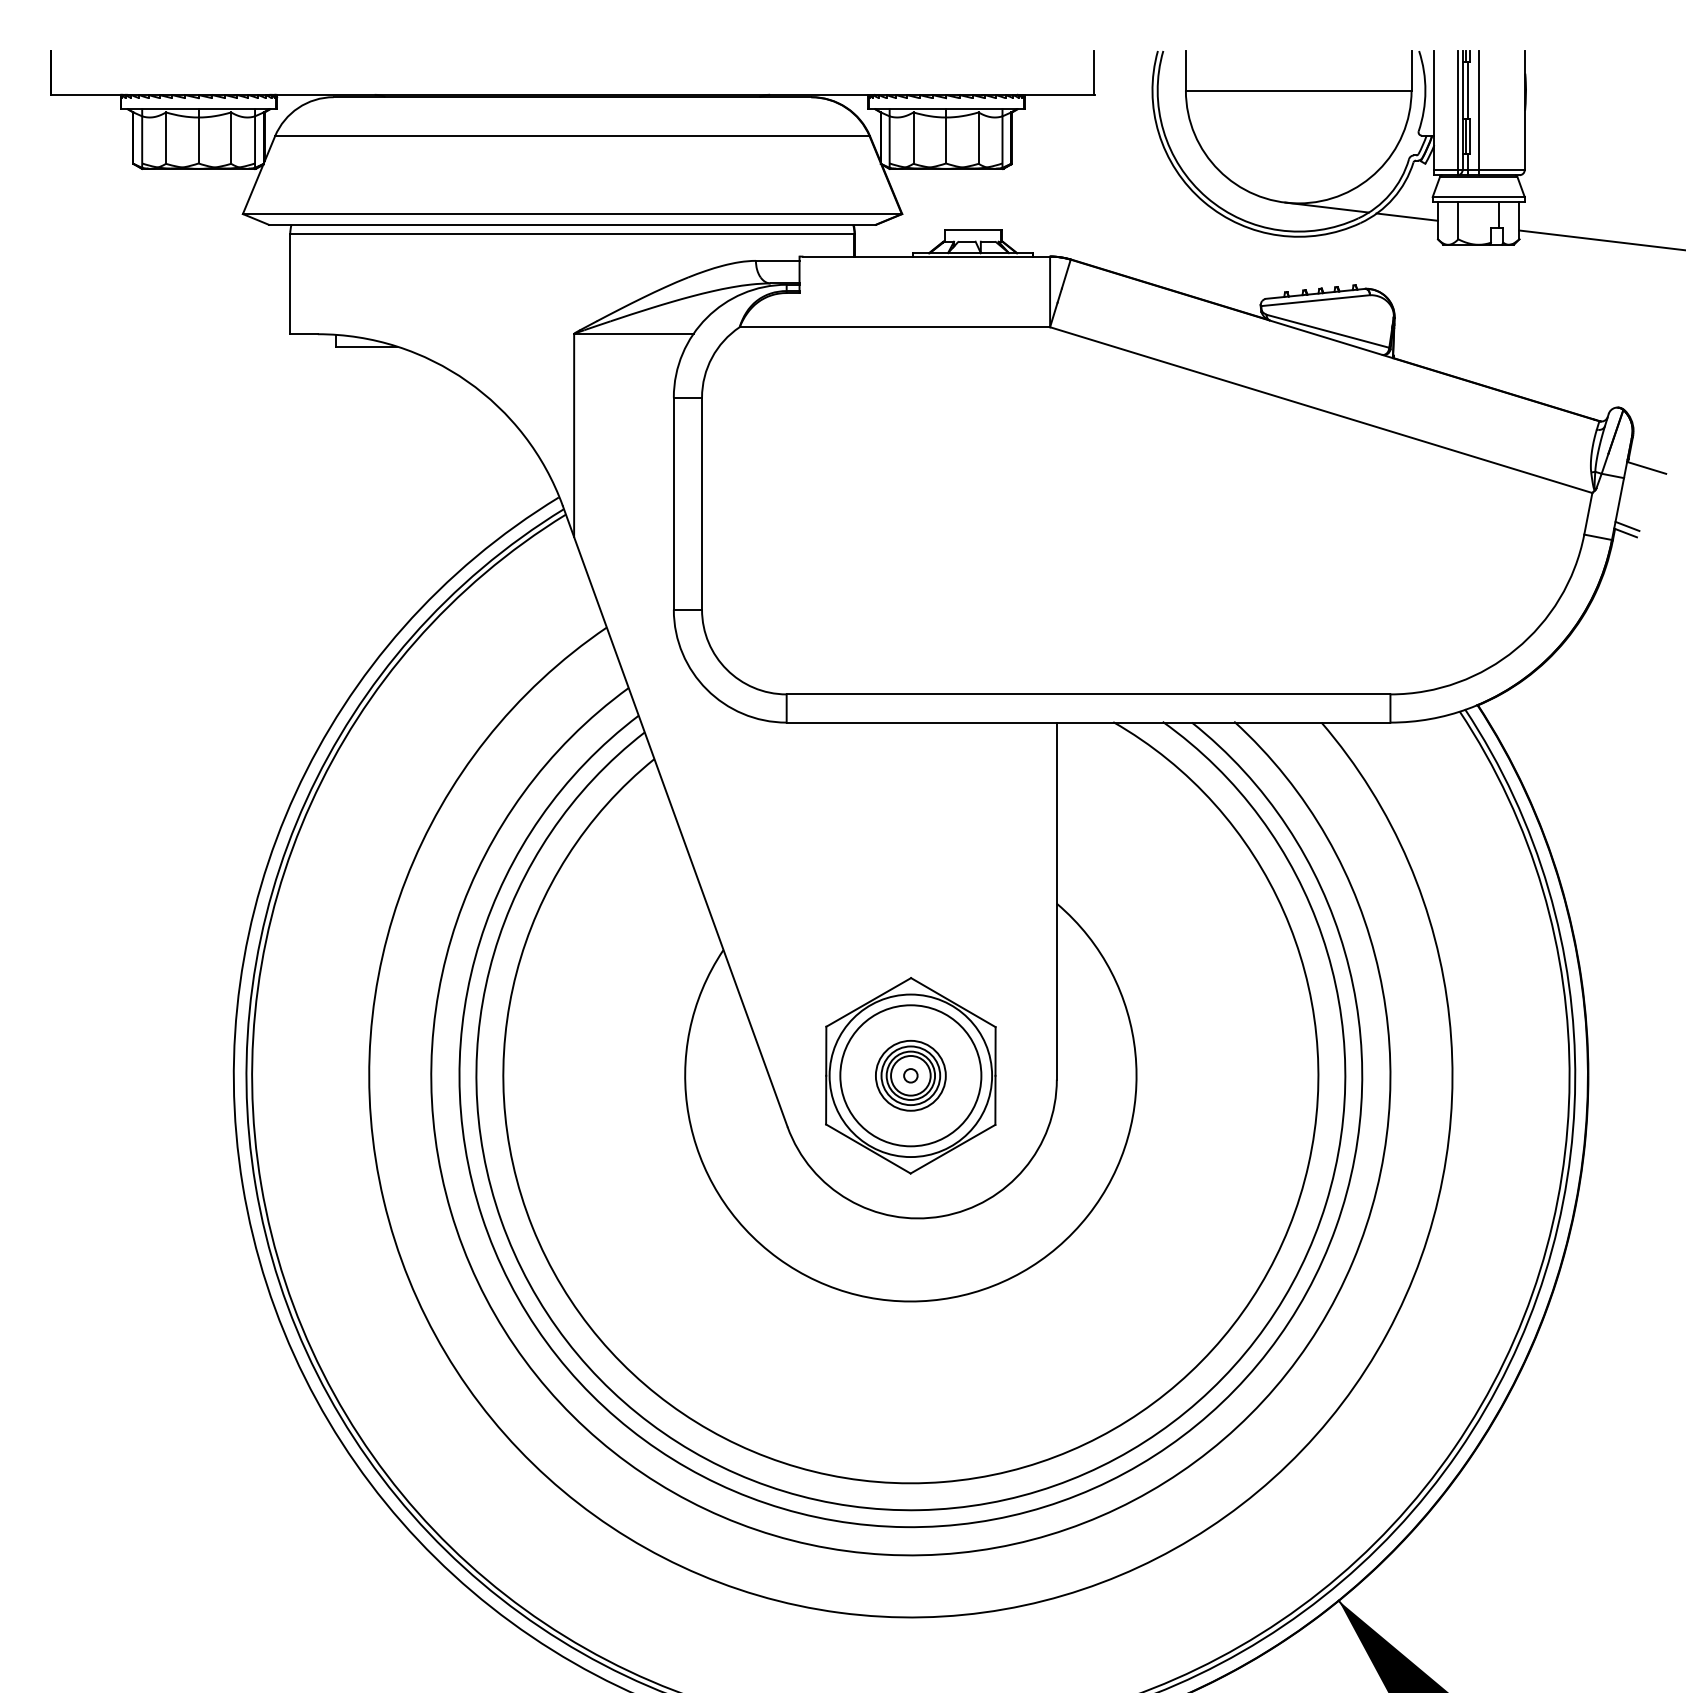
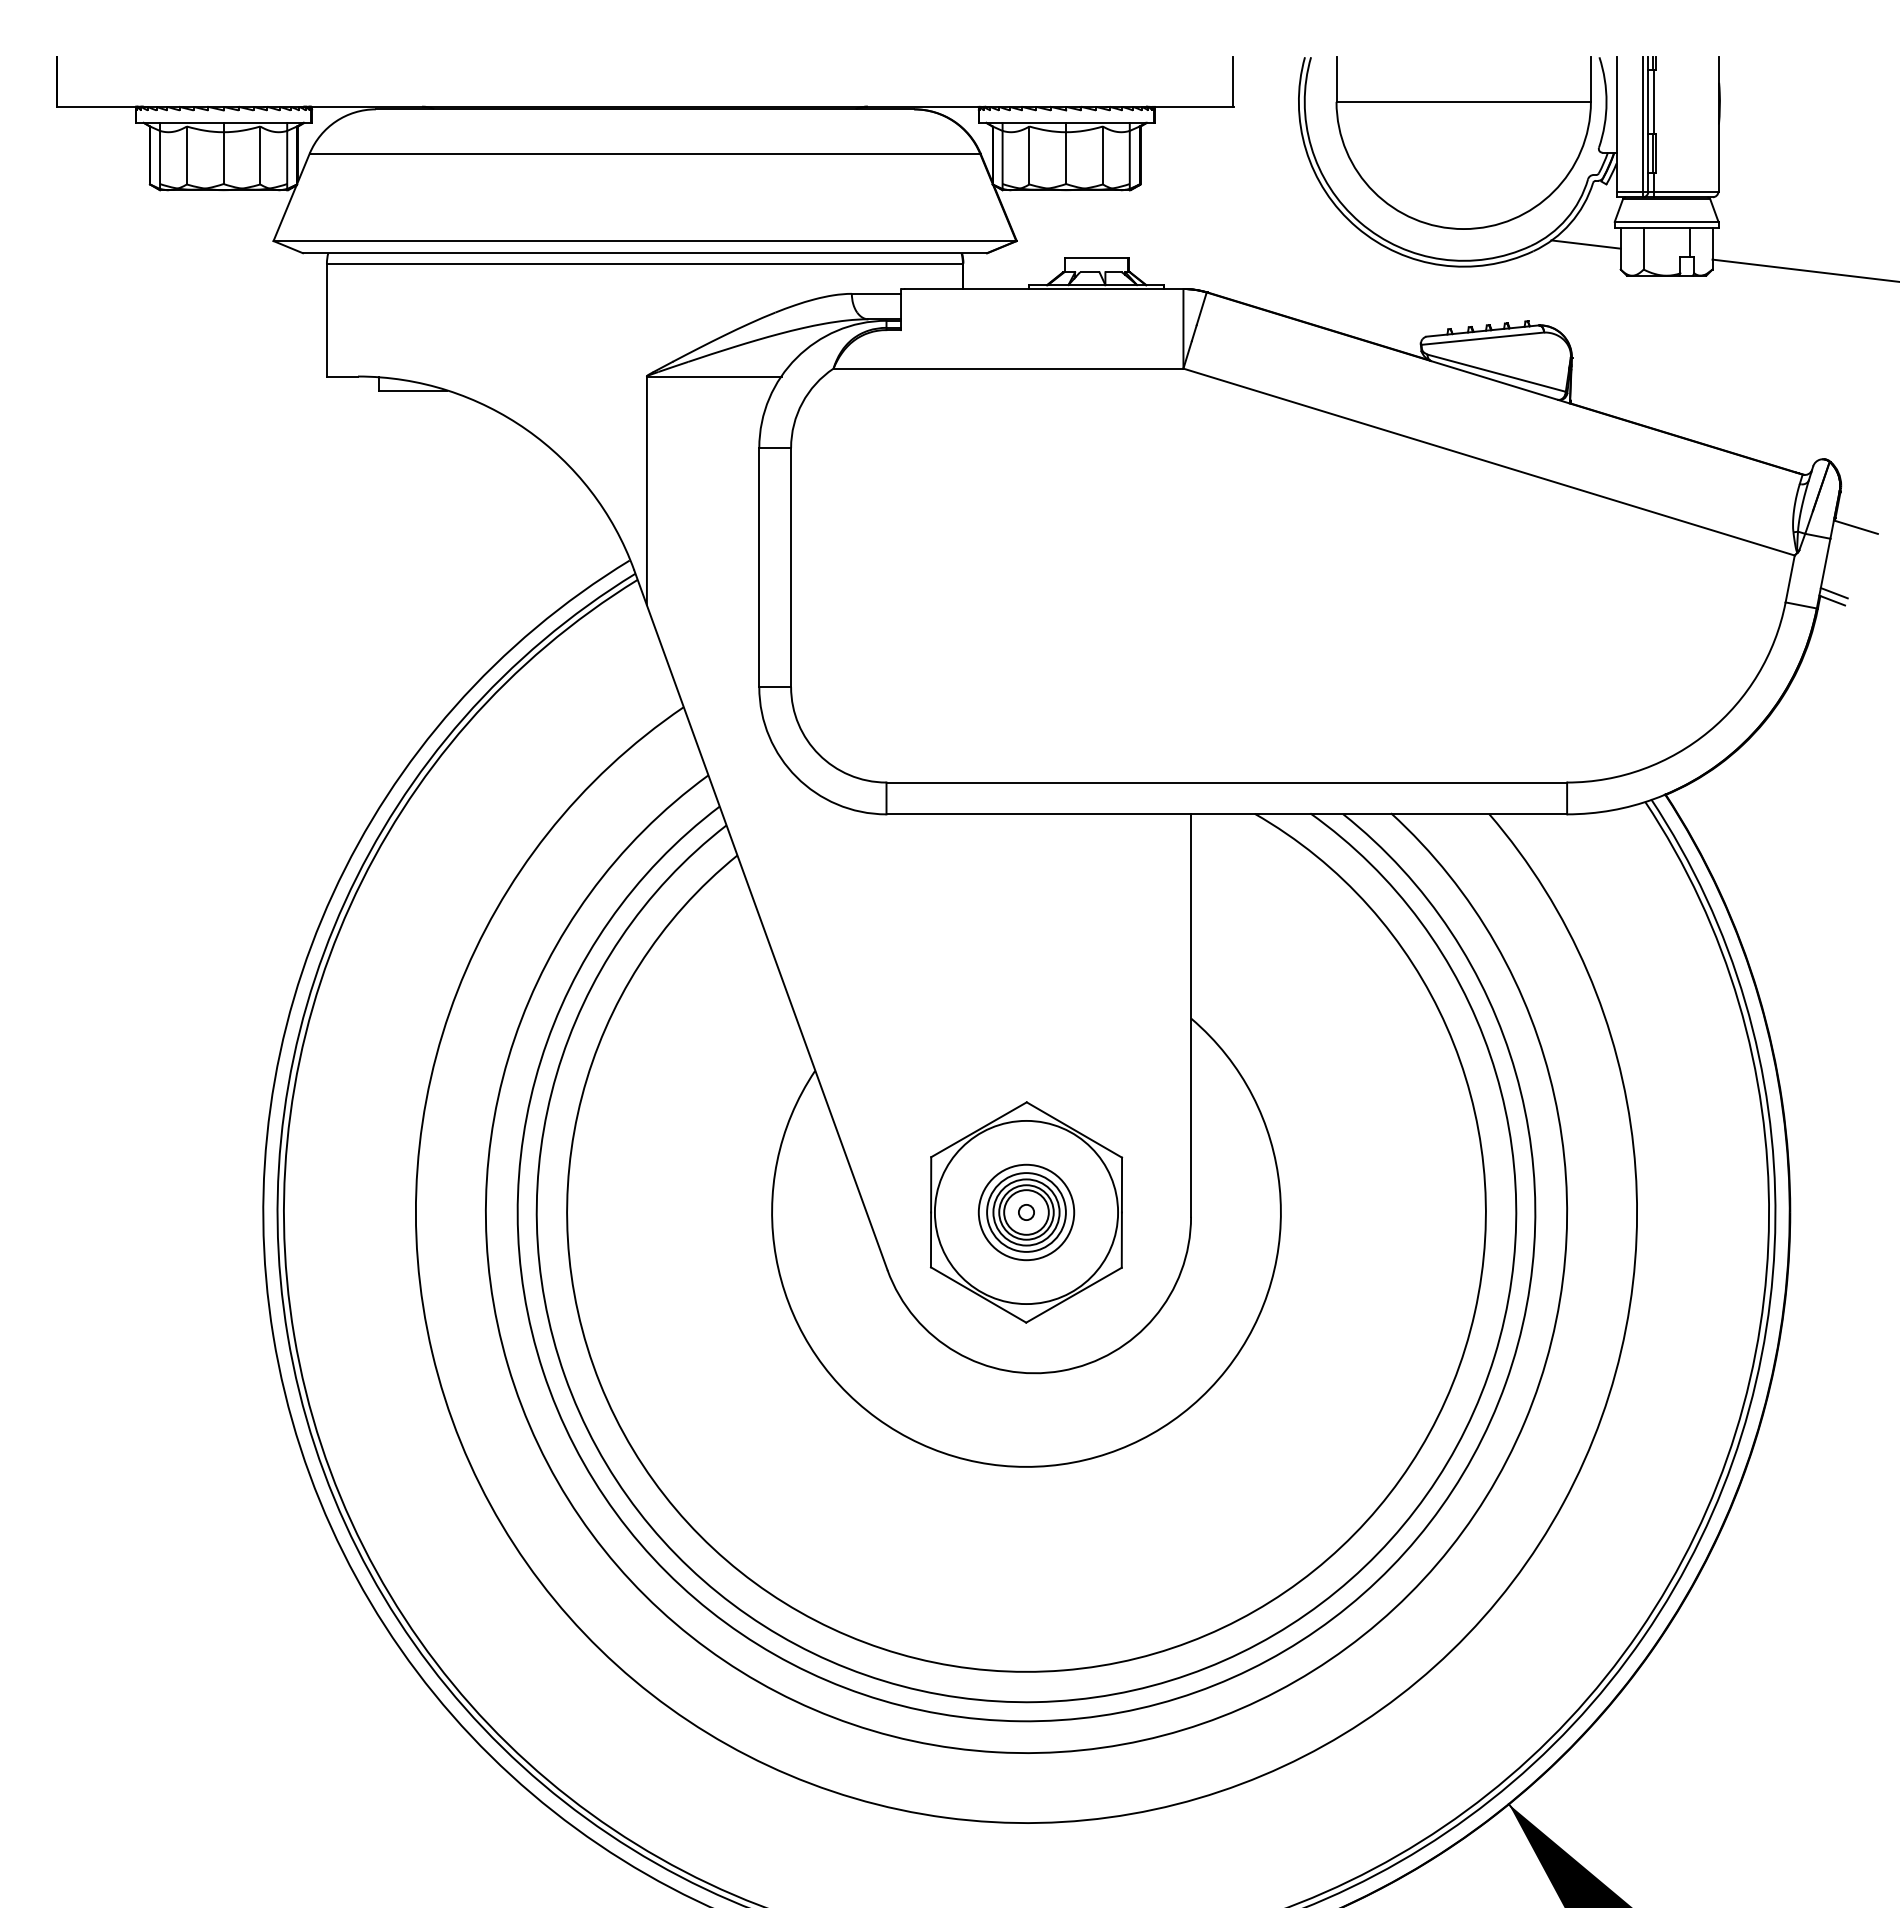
line: (1478, 113) -> (1666, 127), removed
line: (1326, 207) -> (1495, 233), removed
circle: (910, 1074) -> (1026, 1211), size x0.6

